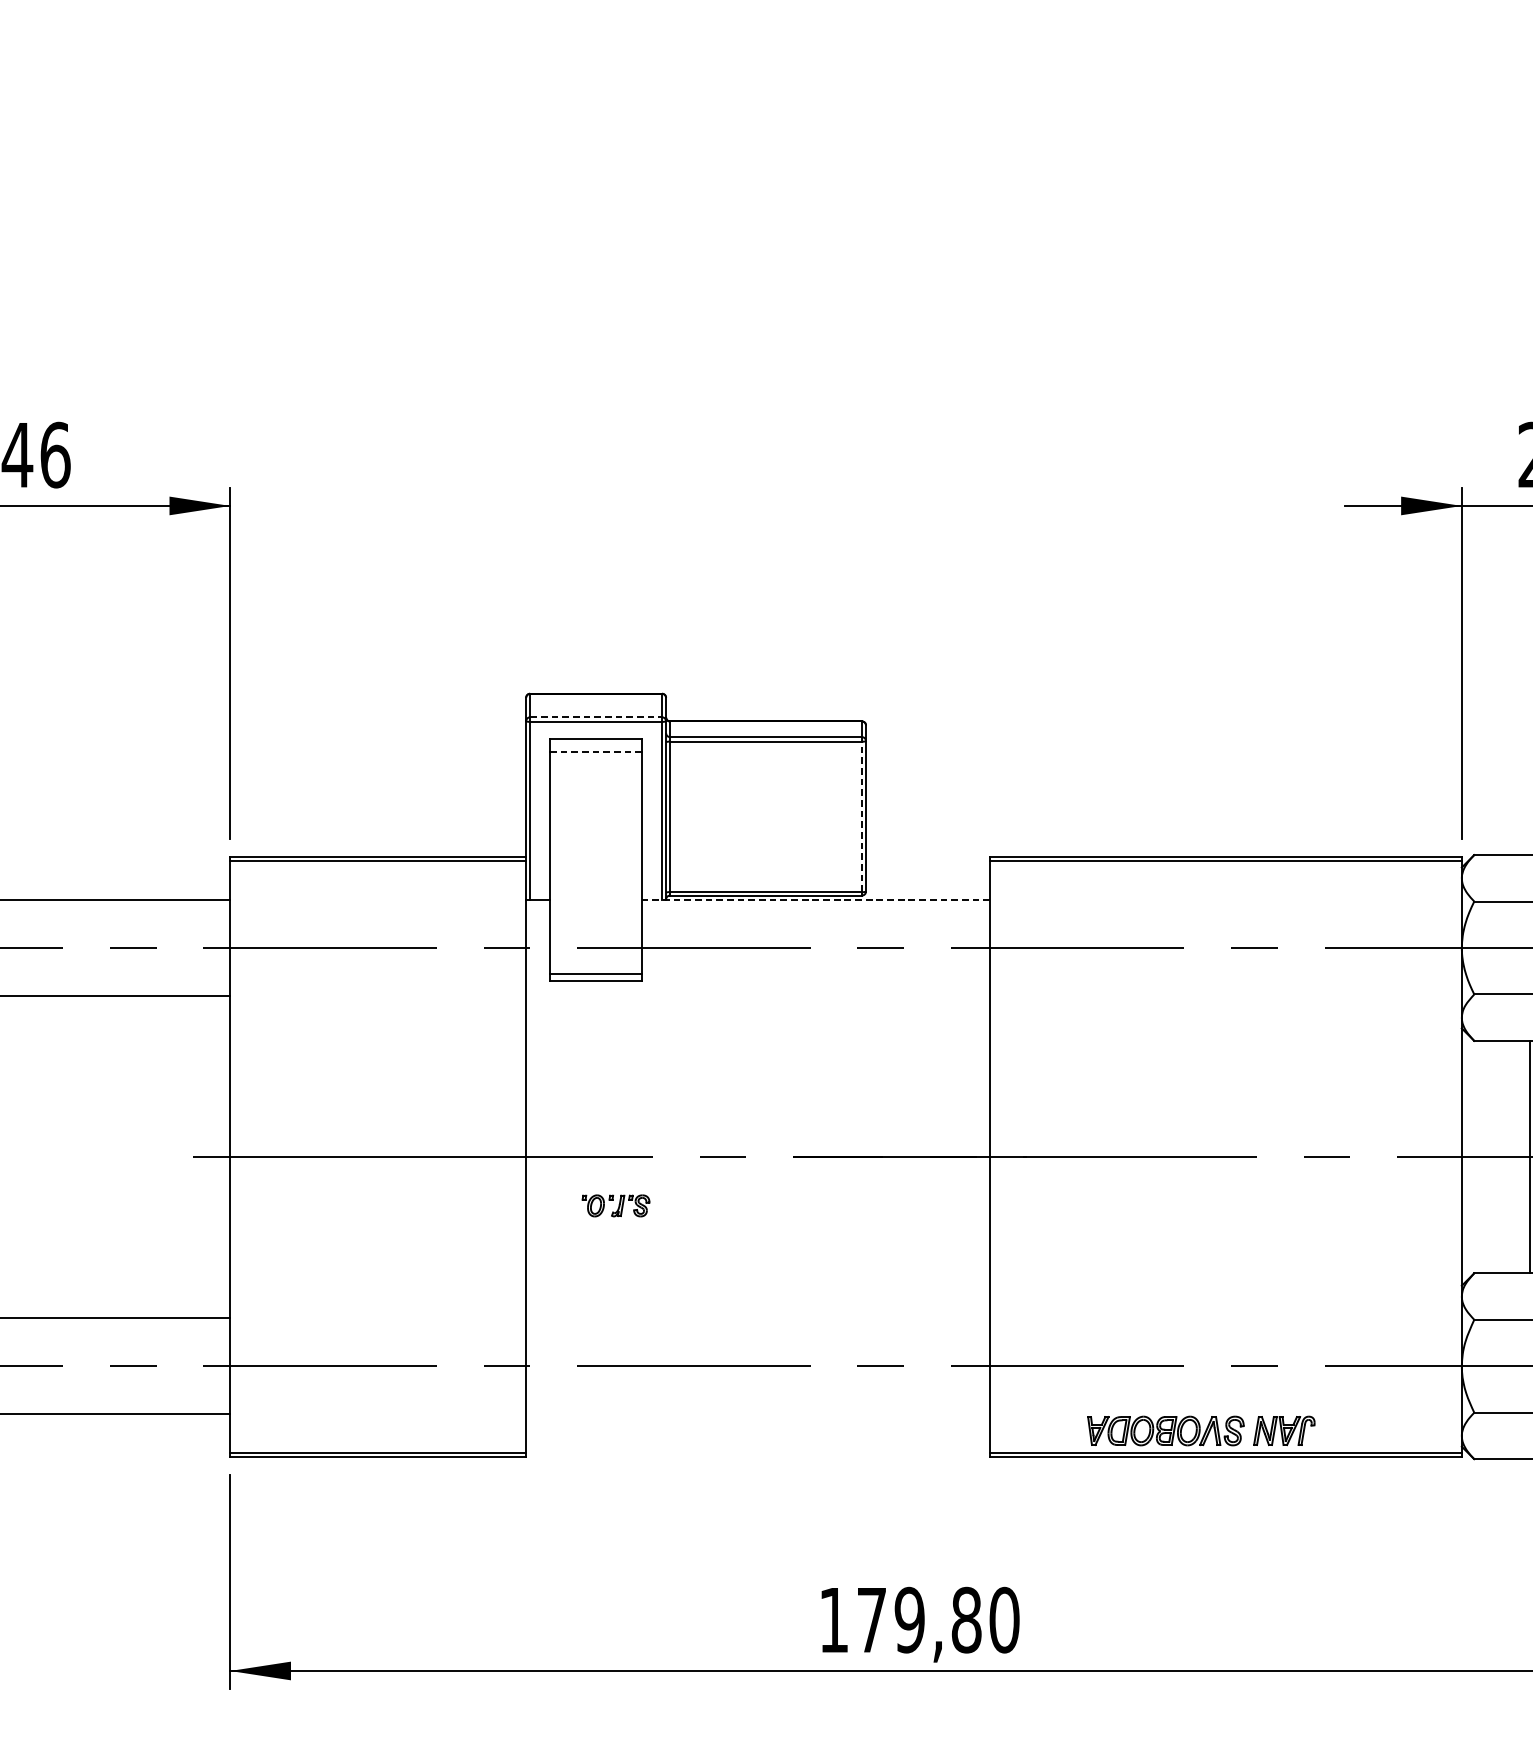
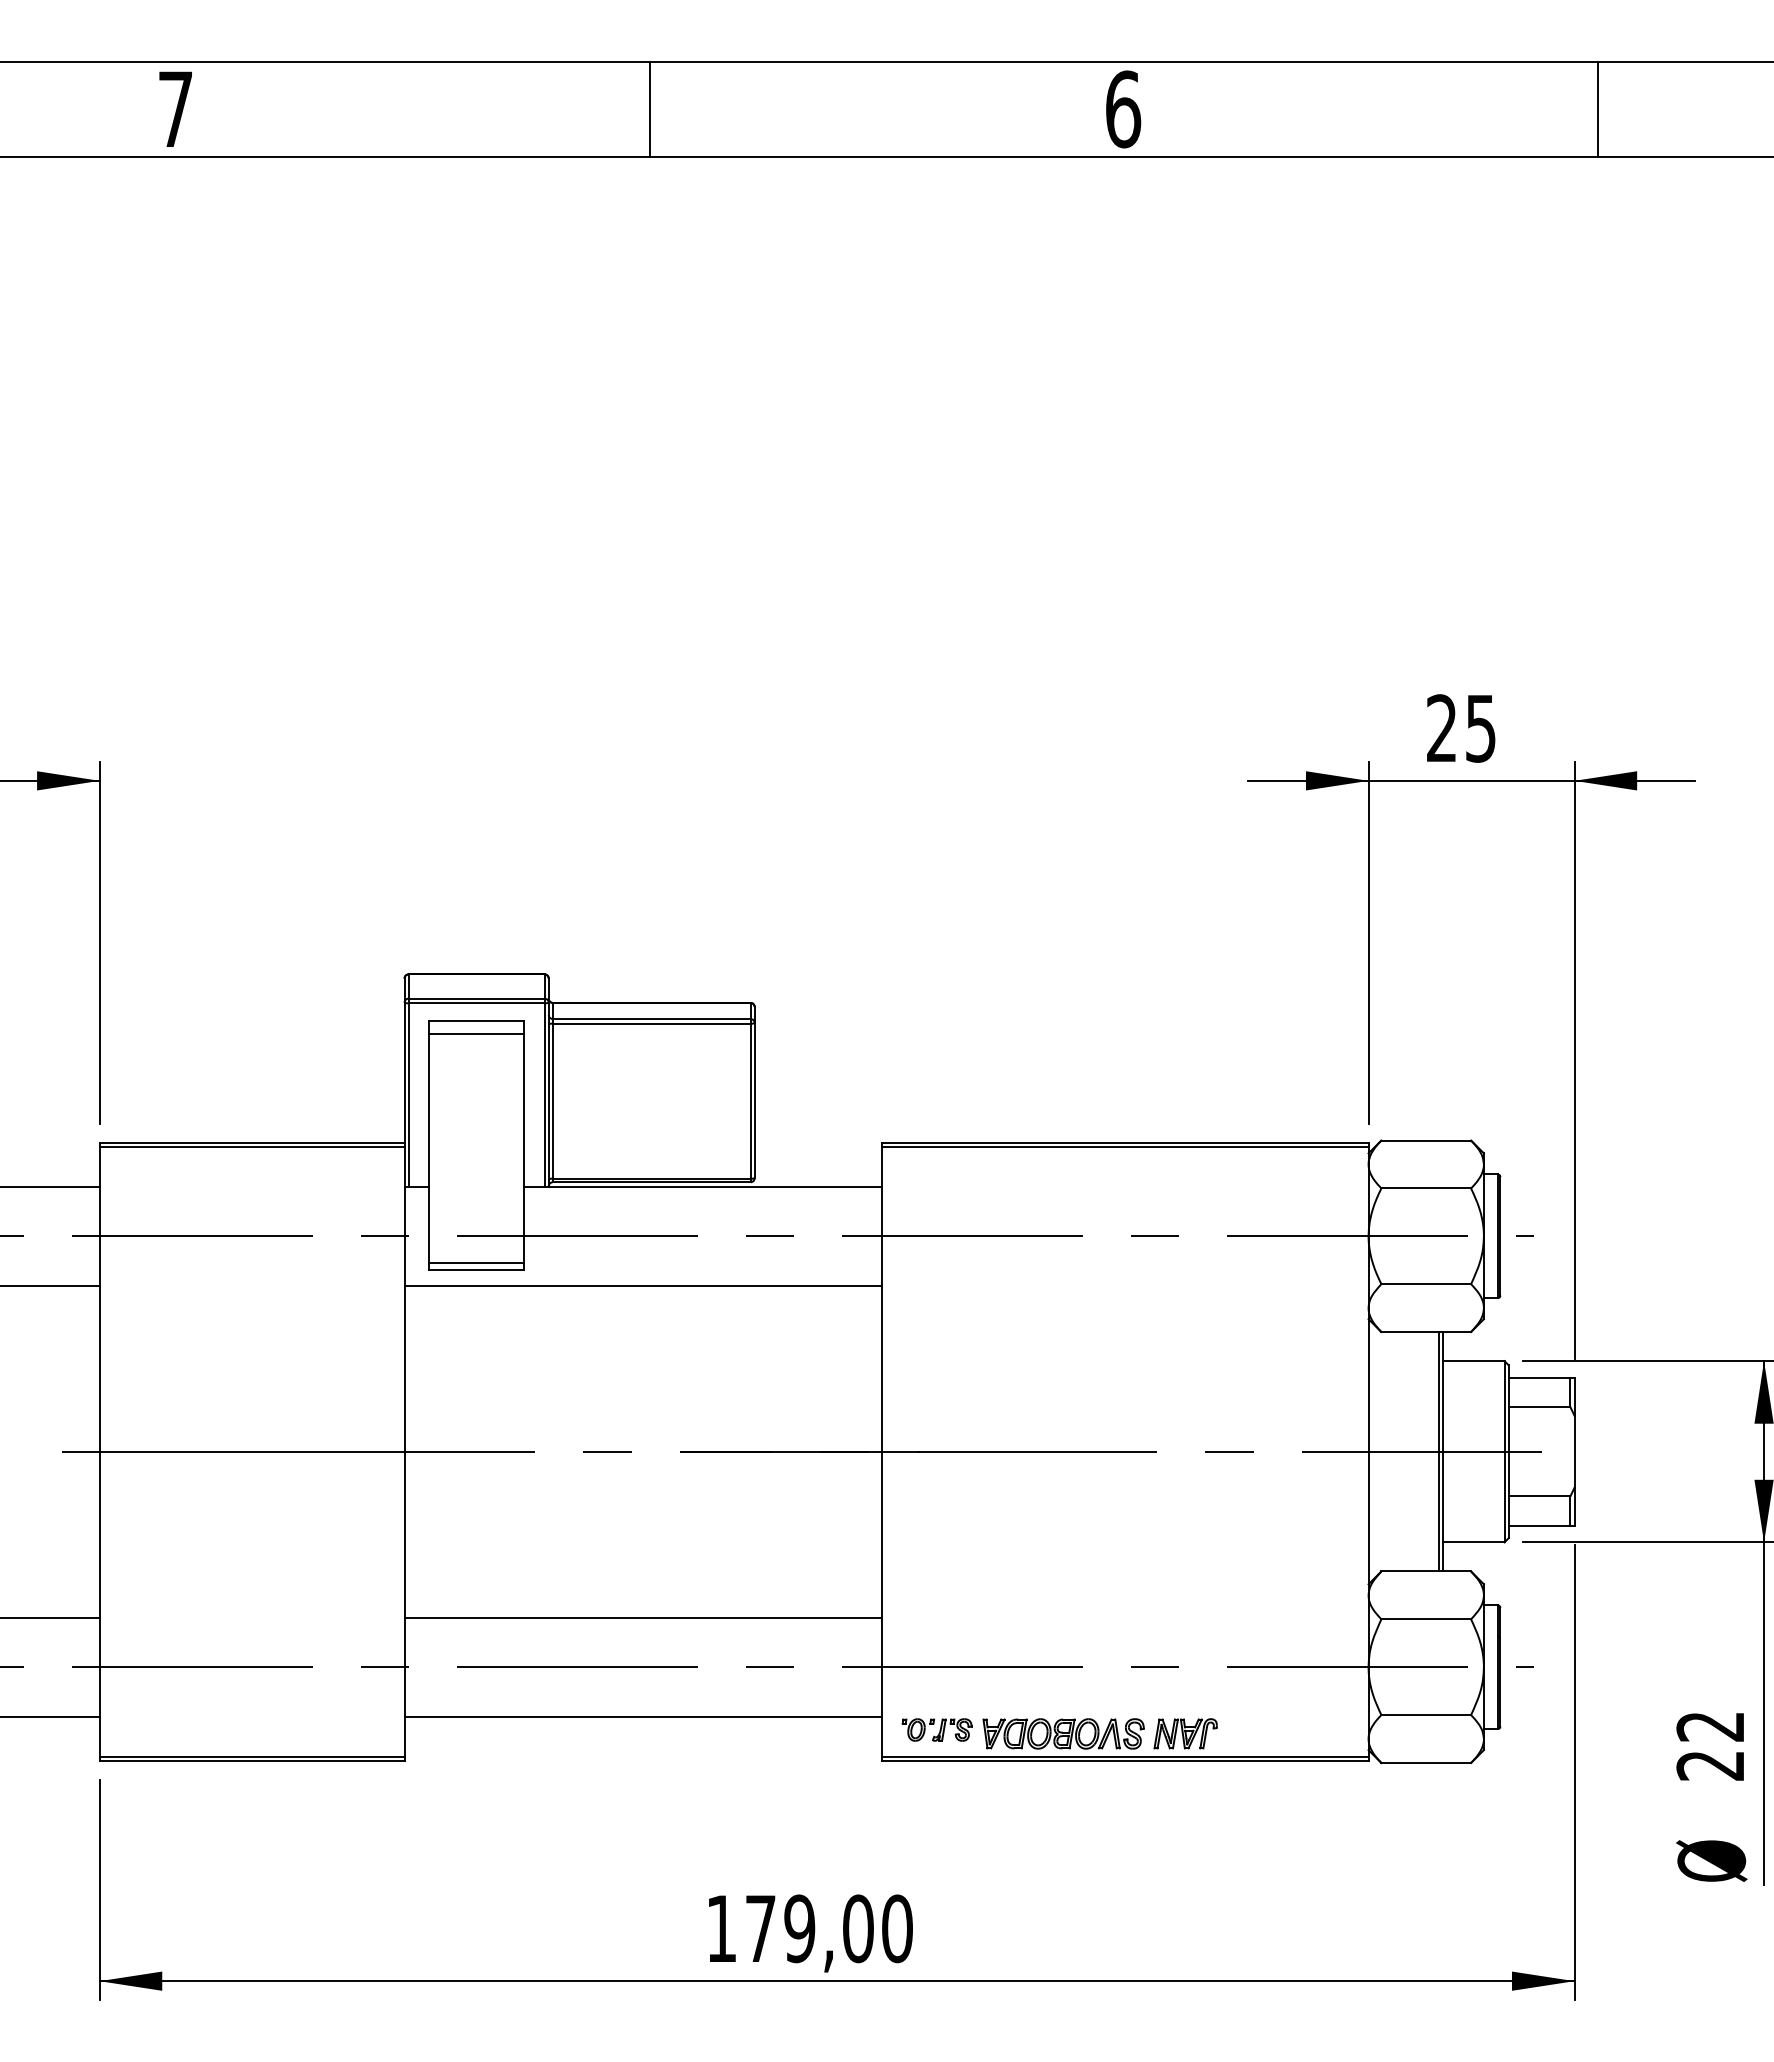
line: (596, 717) -> (476, 998), dashed -> solid
line: (596, 752) -> (476, 1034), dashed -> solid
line: (861, 817) -> (750, 1101), dashed -> solid
line: (815, 899) -> (702, 1186), dashed -> solid
line: (758, 995) -> (643, 1285), added
part: (615, 1205) -> (936, 1729), moved
line: (758, 1317) -> (643, 1617), added
line: (758, 1414) -> (643, 1716), added
text: (966, 1619) -> (858, 1928), 179,80 -> 179,00

